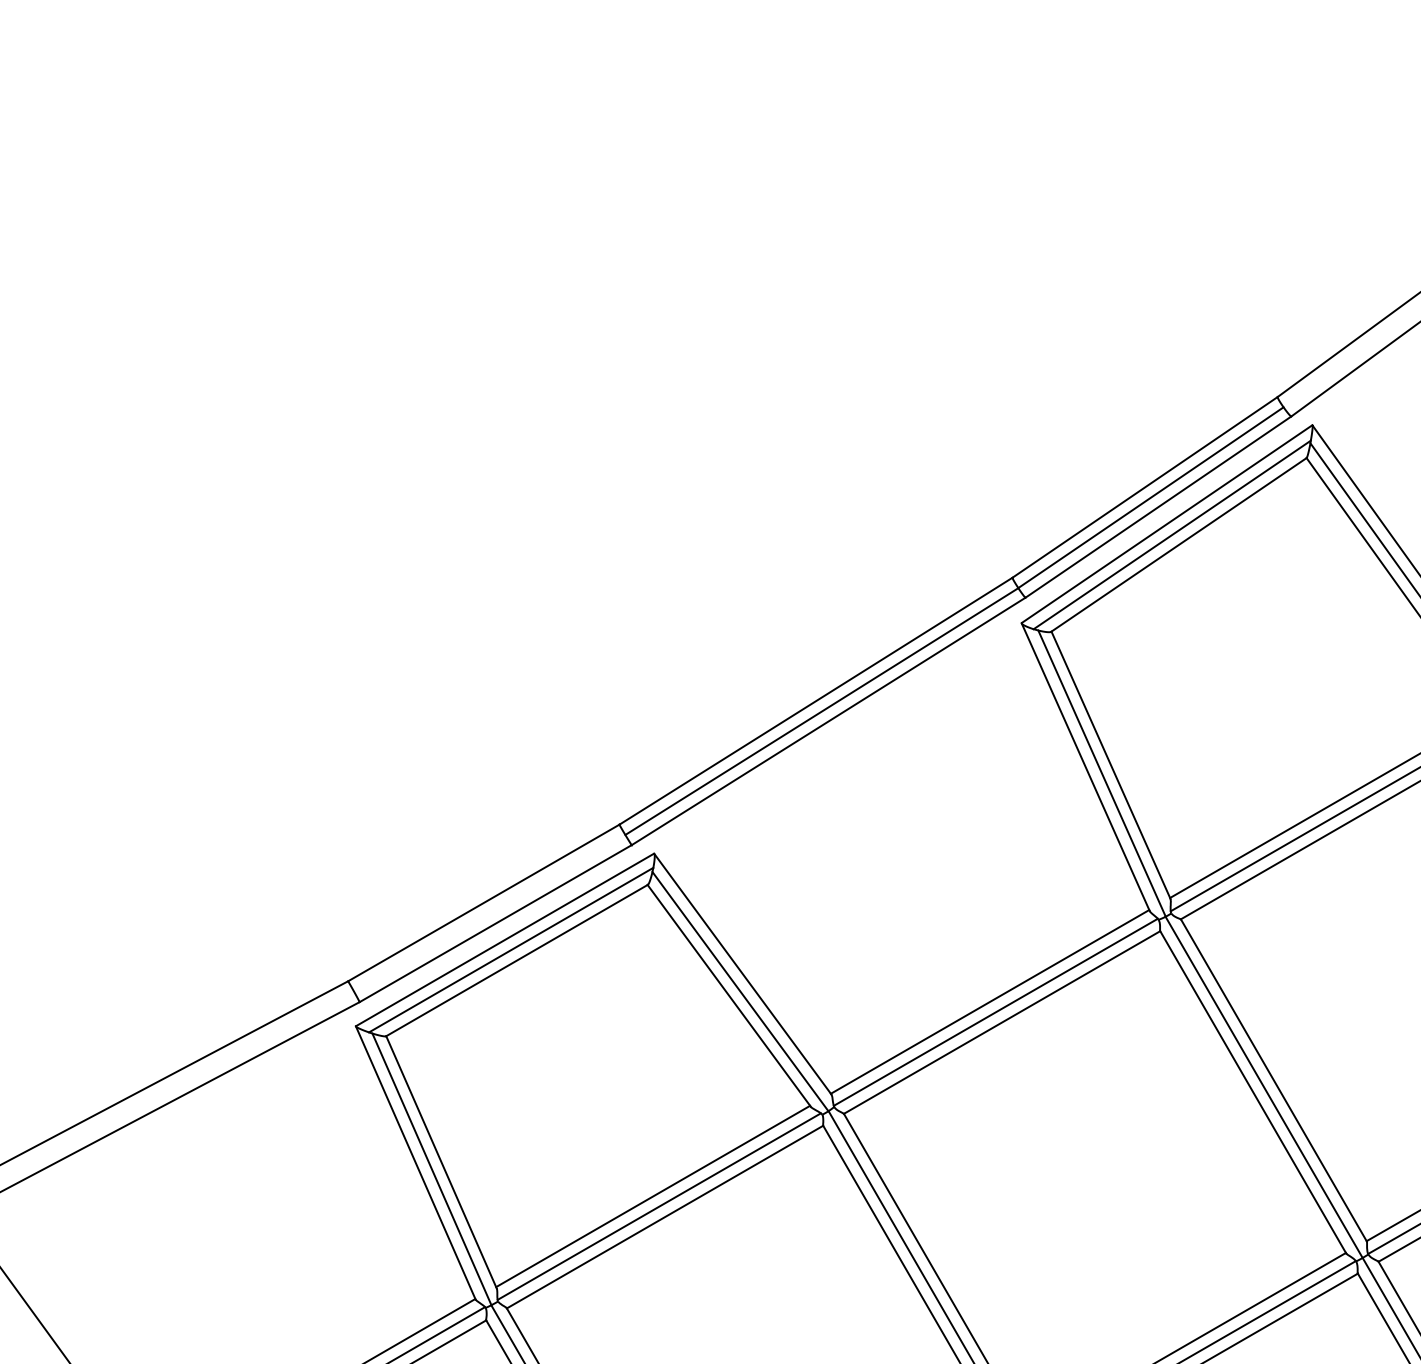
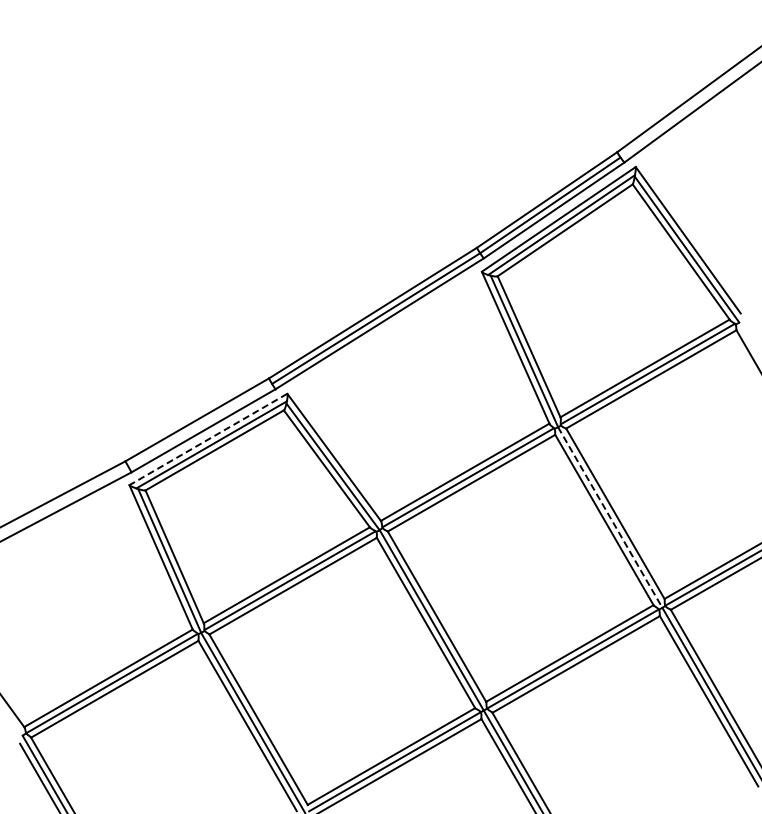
line: (503, 939) -> (207, 439), solid -> dashed
line: (1264, 1087) -> (610, 517), solid -> dashed

